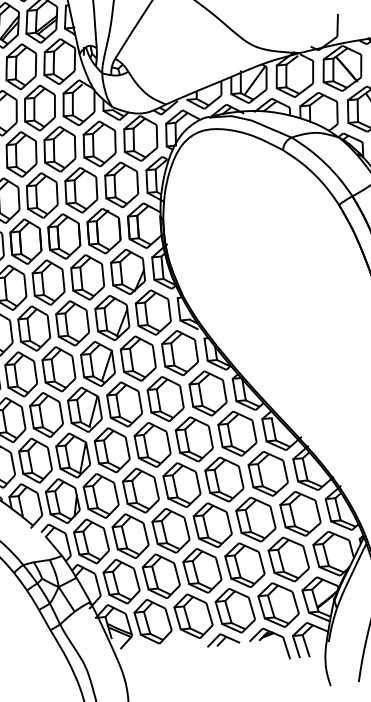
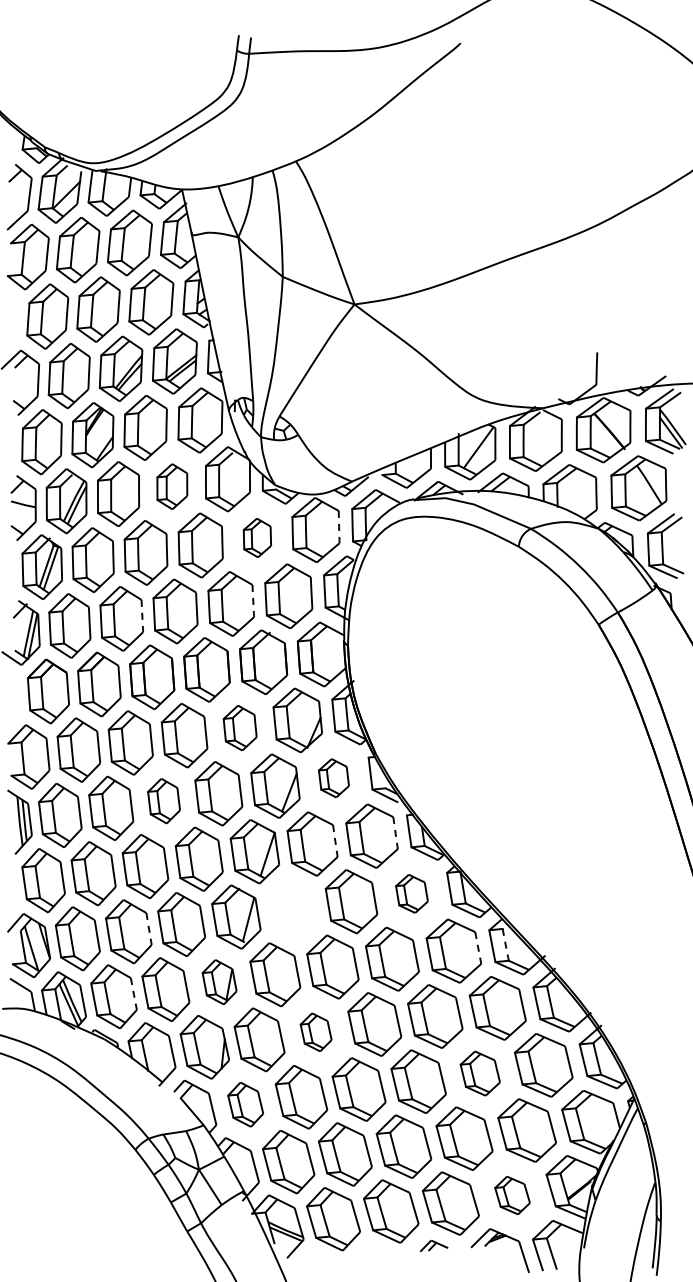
part: (40, 107) -> (172, 486), size x0.7
arc: (157, 136) -> (339, 527), solid -> dashed
part: (99, 143) -> (257, 537), size x0.6
arc: (96, 188) -> (253, 601), solid -> dashed
arc: (19, 199) -> (142, 616), solid -> dashed
part: (87, 276) -> (239, 727), size x0.7
part: (153, 311) -> (333, 777), size x0.6
part: (33, 328) -> (163, 800), size x0.7
arc: (196, 351) -> (395, 833), solid -> dashed
arc: (154, 356) -> (335, 841), solid -> dashed
part: (207, 393) -> (411, 893), size x0.6
part: (124, 404) -> (292, 909), removed
arc: (24, 417) -> (149, 928), solid -> dashed
arc: (273, 429) -> (505, 944), solid -> dashed
arc: (254, 431) -> (478, 948), solid -> dashed
part: (73, 455) -> (219, 981), size x0.7
arc: (12, 464) -> (133, 994), solid -> dashed
part: (140, 490) -> (315, 1032), size x0.6
part: (256, 519) -> (480, 1073), size x0.7
part: (91, 541) -> (245, 1104), size x0.7
part: (278, 605) -> (512, 1195), size x0.6
part: (223, 640) -> (433, 1245), size x0.6

